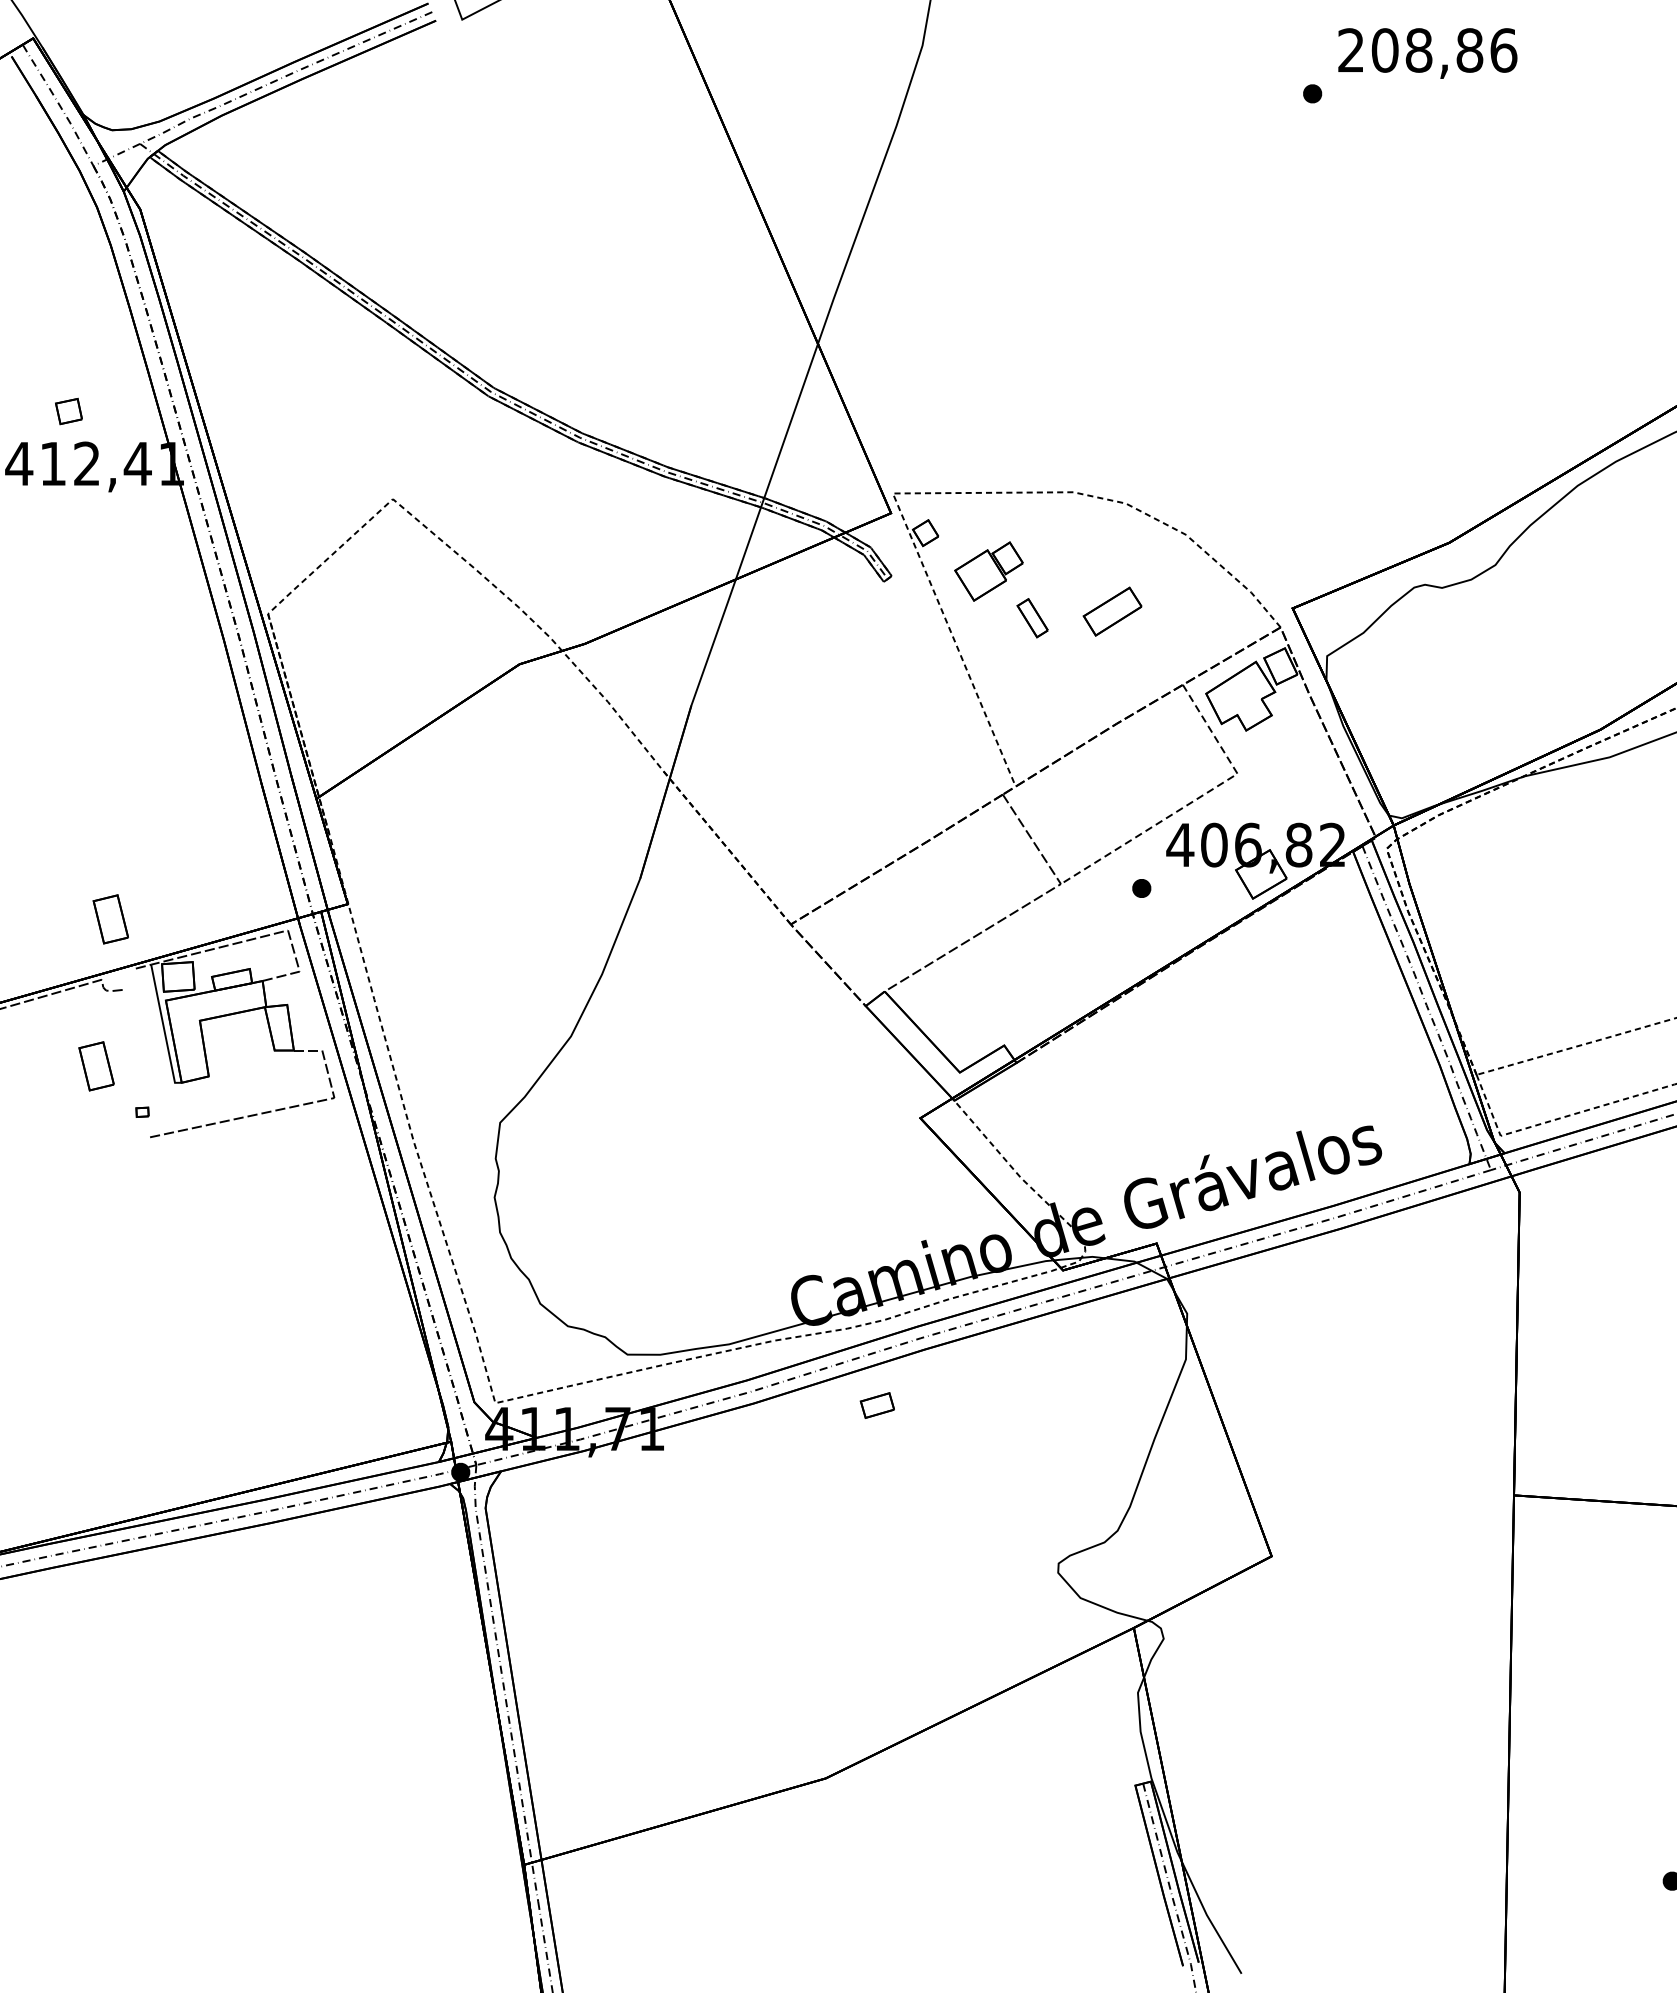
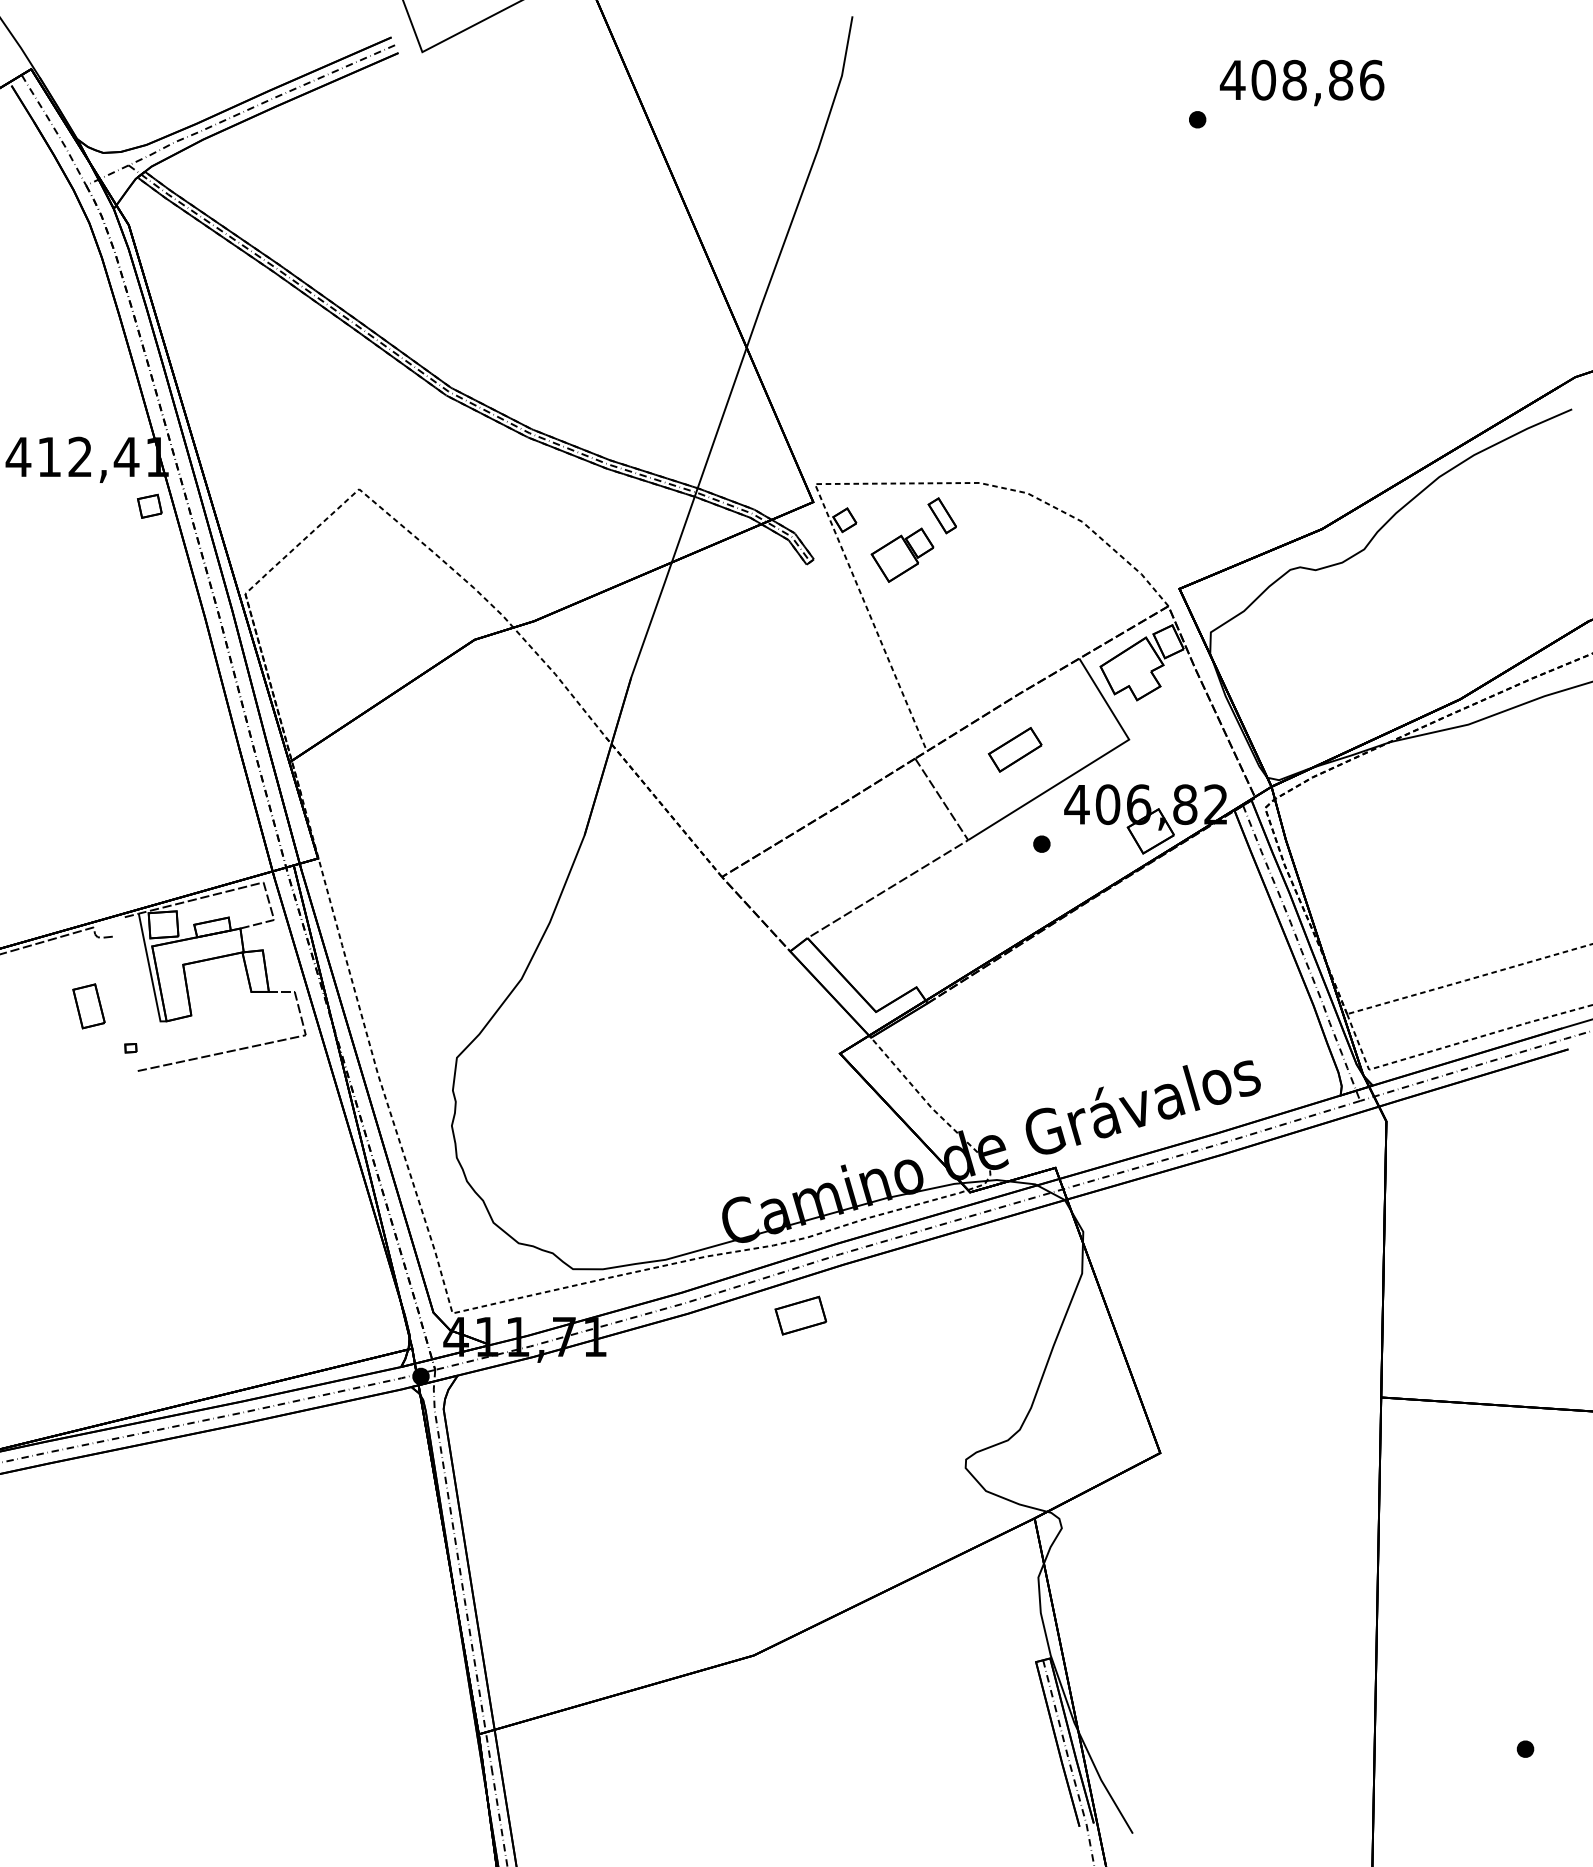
text: (1350, 49) -> (1232, 79), 208,86 -> 408,86
part: (68, 410) -> (149, 505), moved
part: (1111, 611) -> (1014, 749), moved
part: (1031, 617) -> (941, 515), moved
line: (1194, 801) -> (1089, 764), dashed -> solid
part: (110, 919) -> (101, 872), removed
part: (877, 1405) -> (800, 1315), size x1.67

